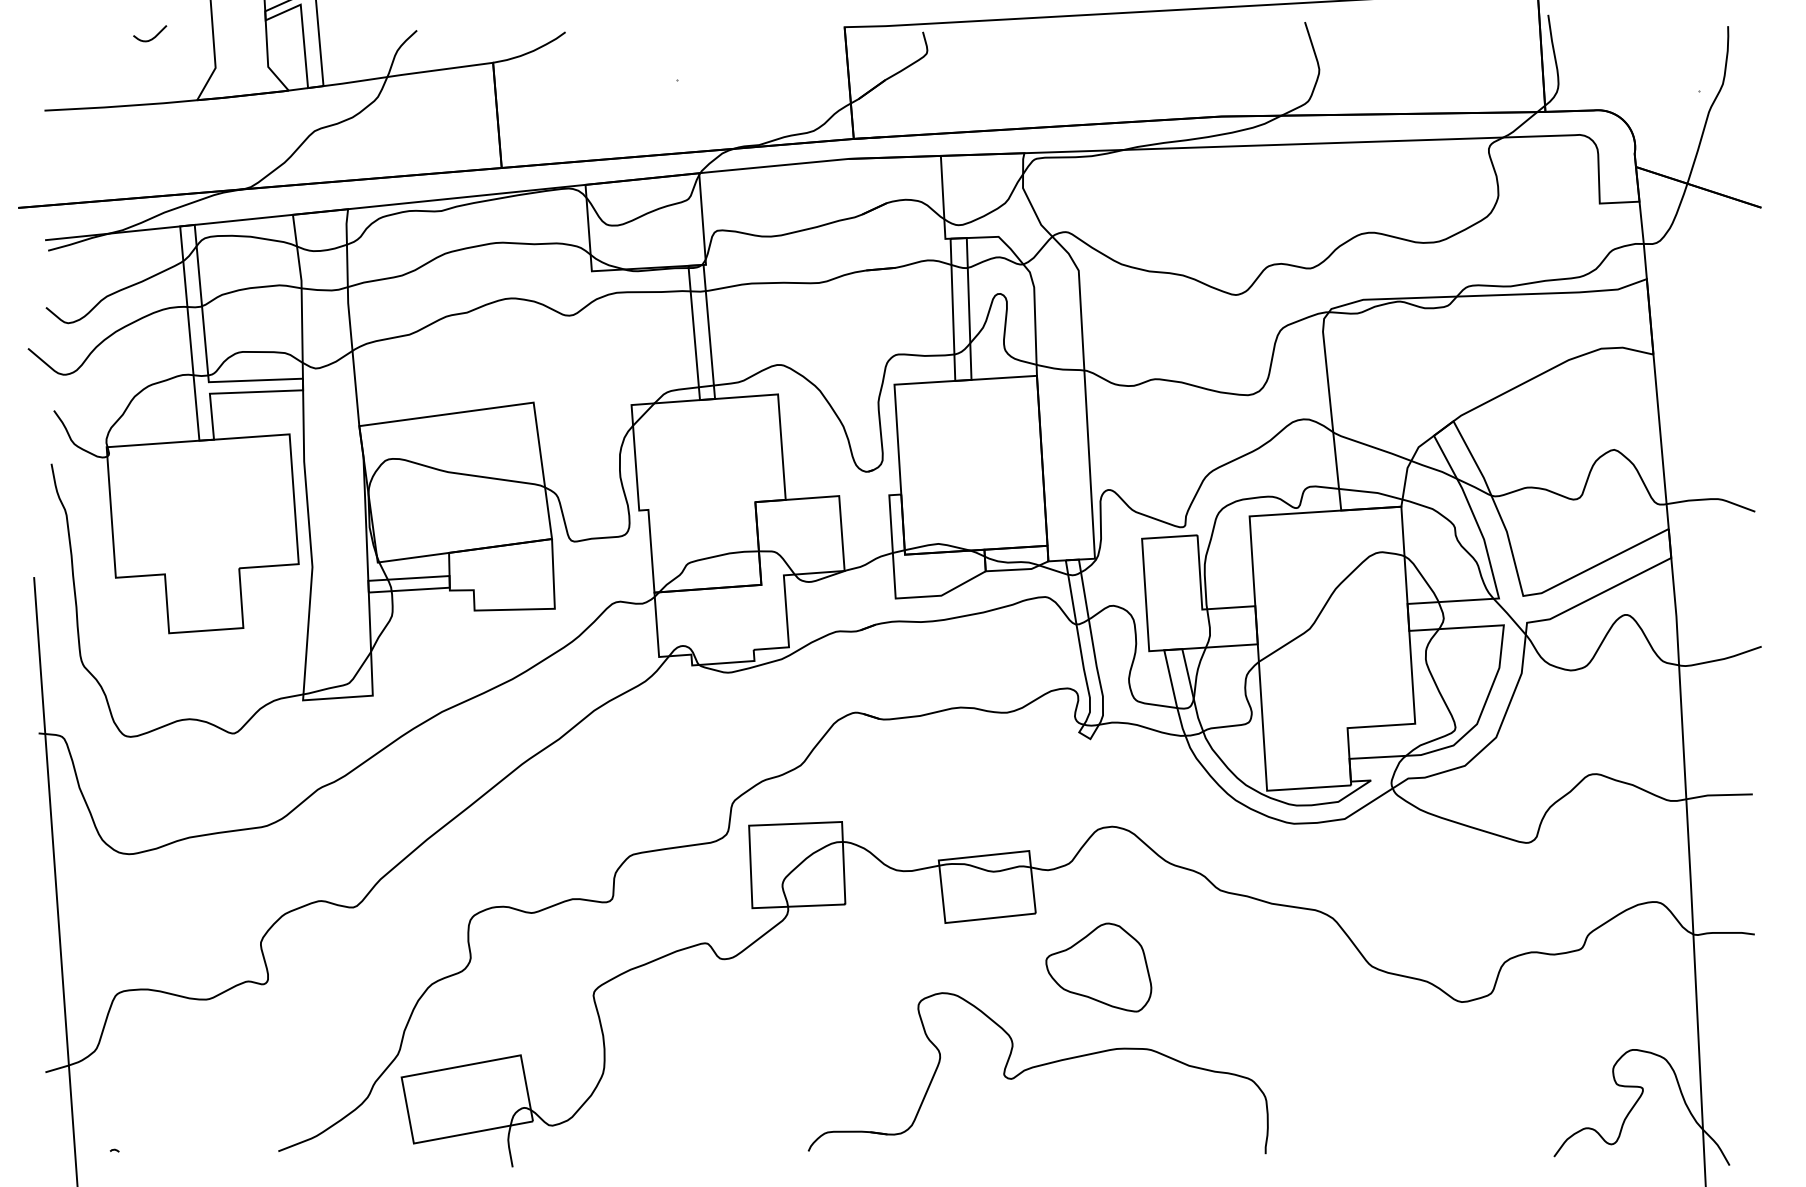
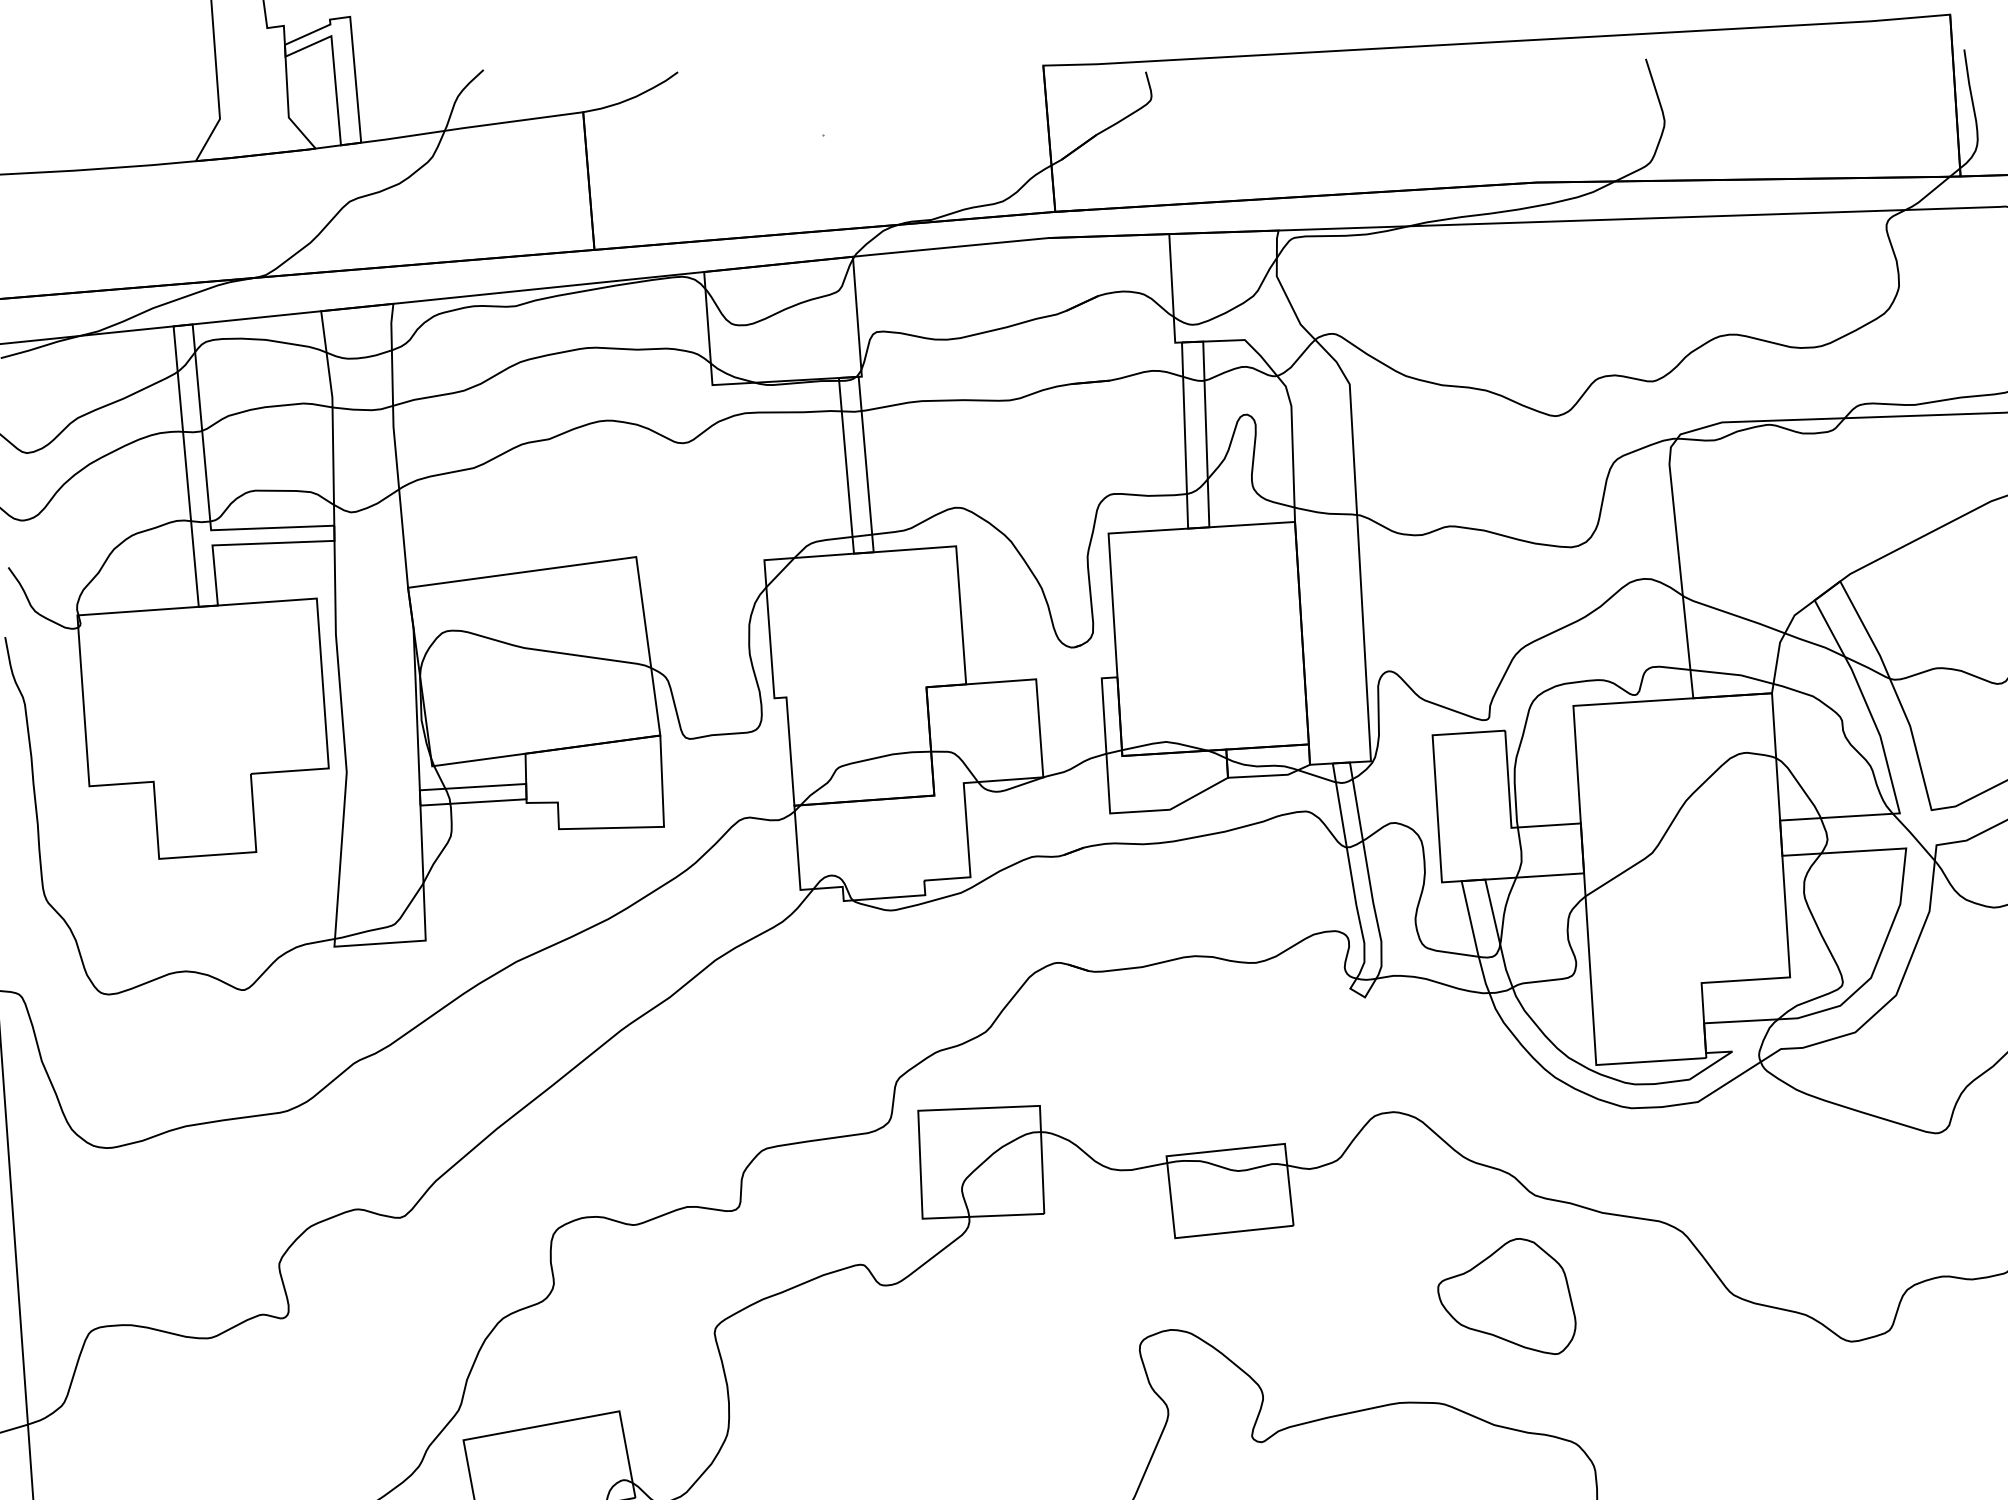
curve: (152, 37) -> (137, 79), removed
part: (1098, 967) -> (1506, 1296), moved

